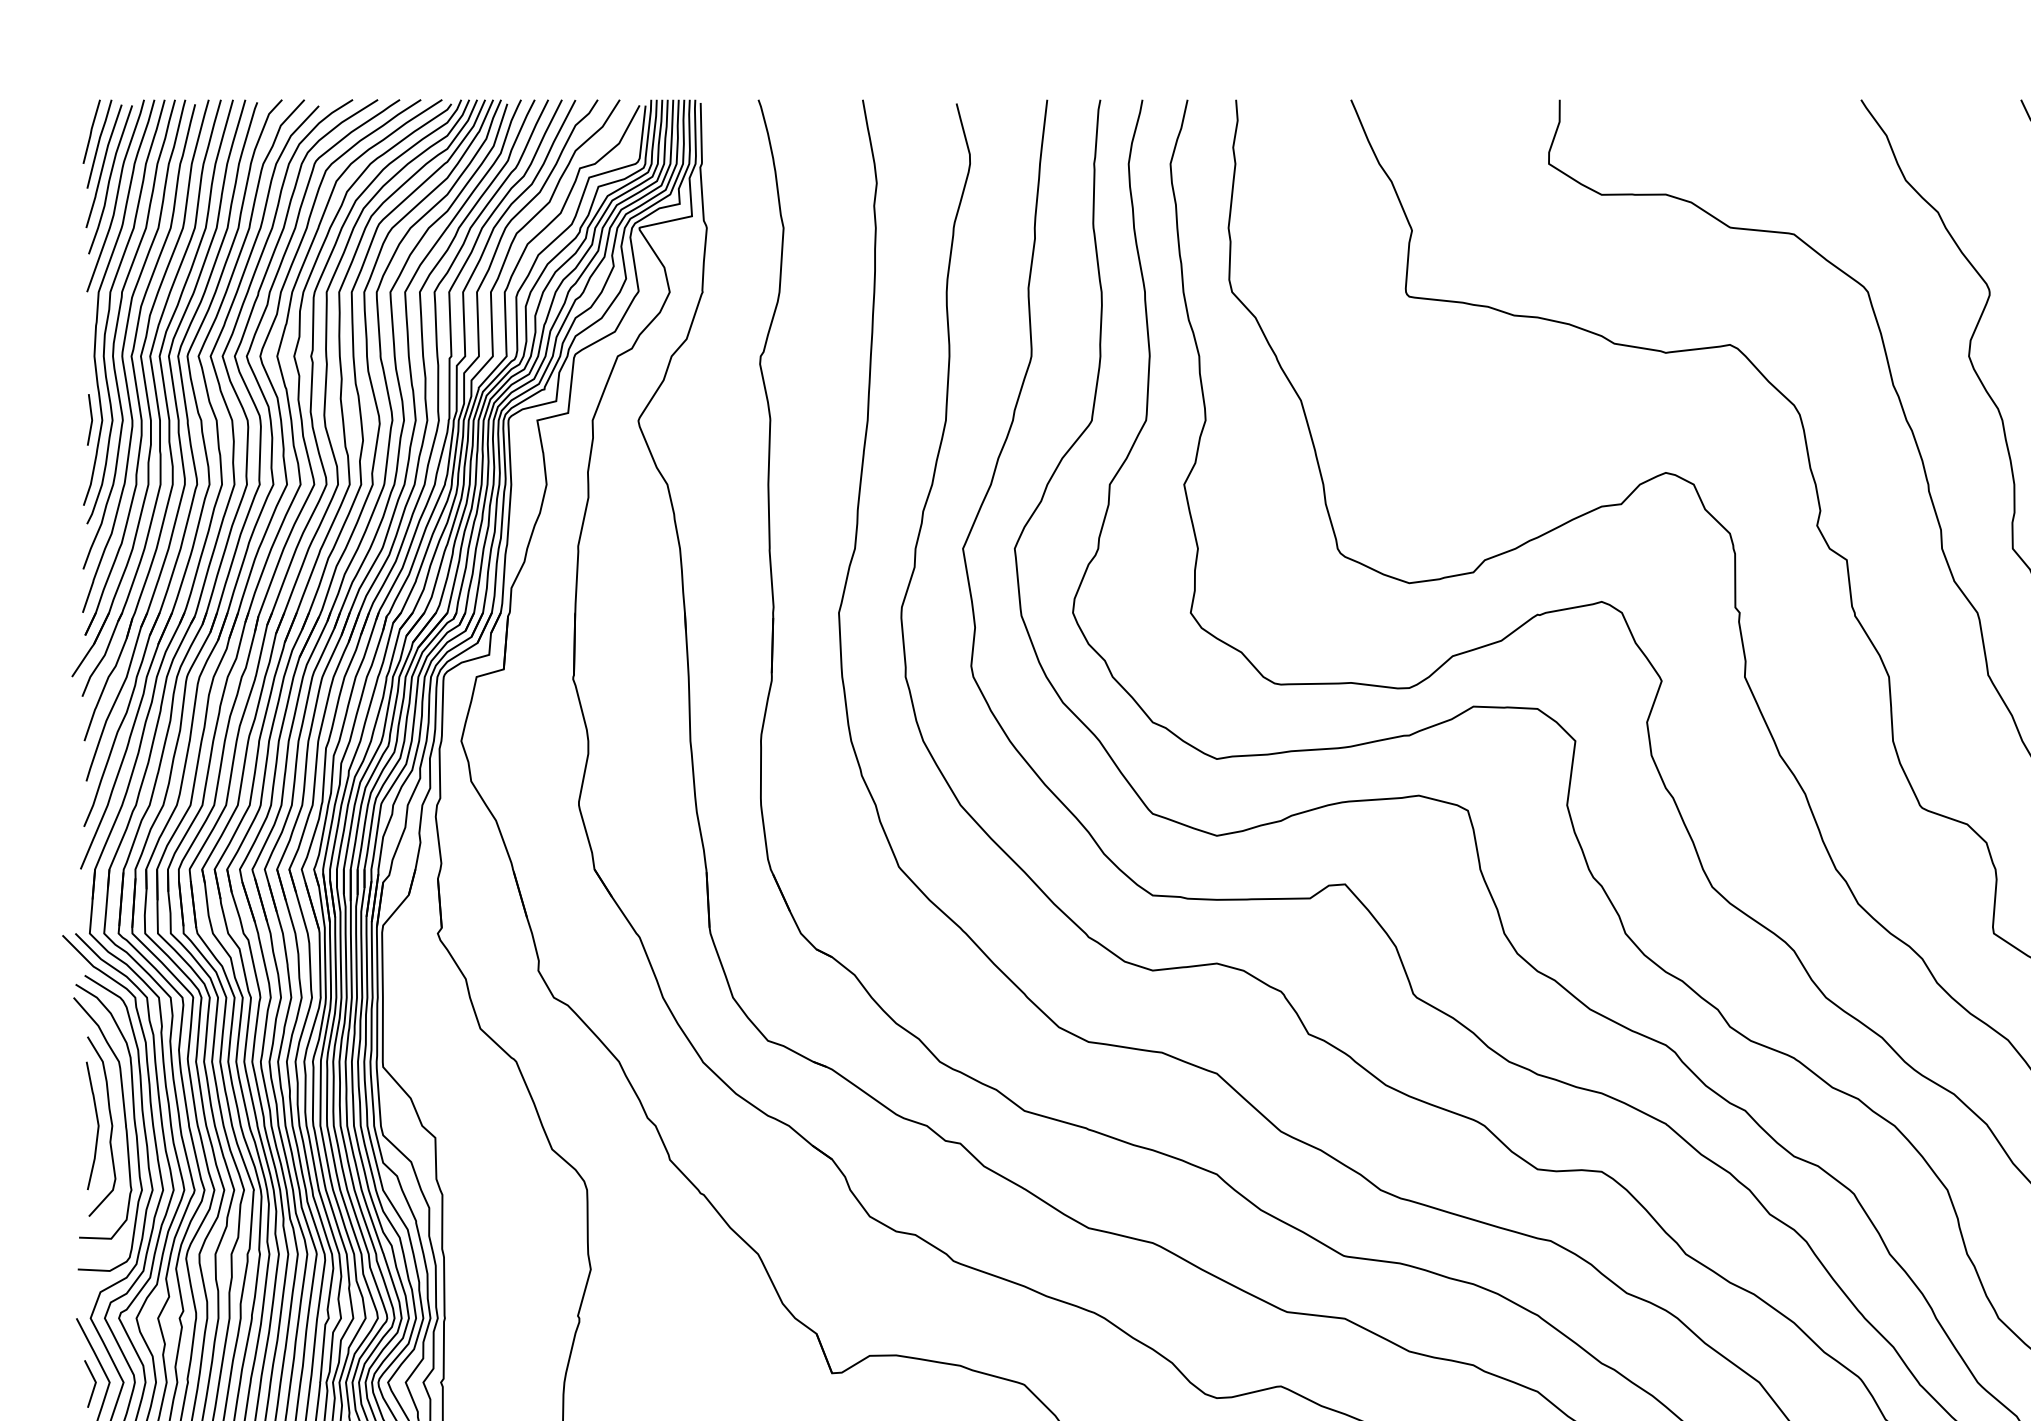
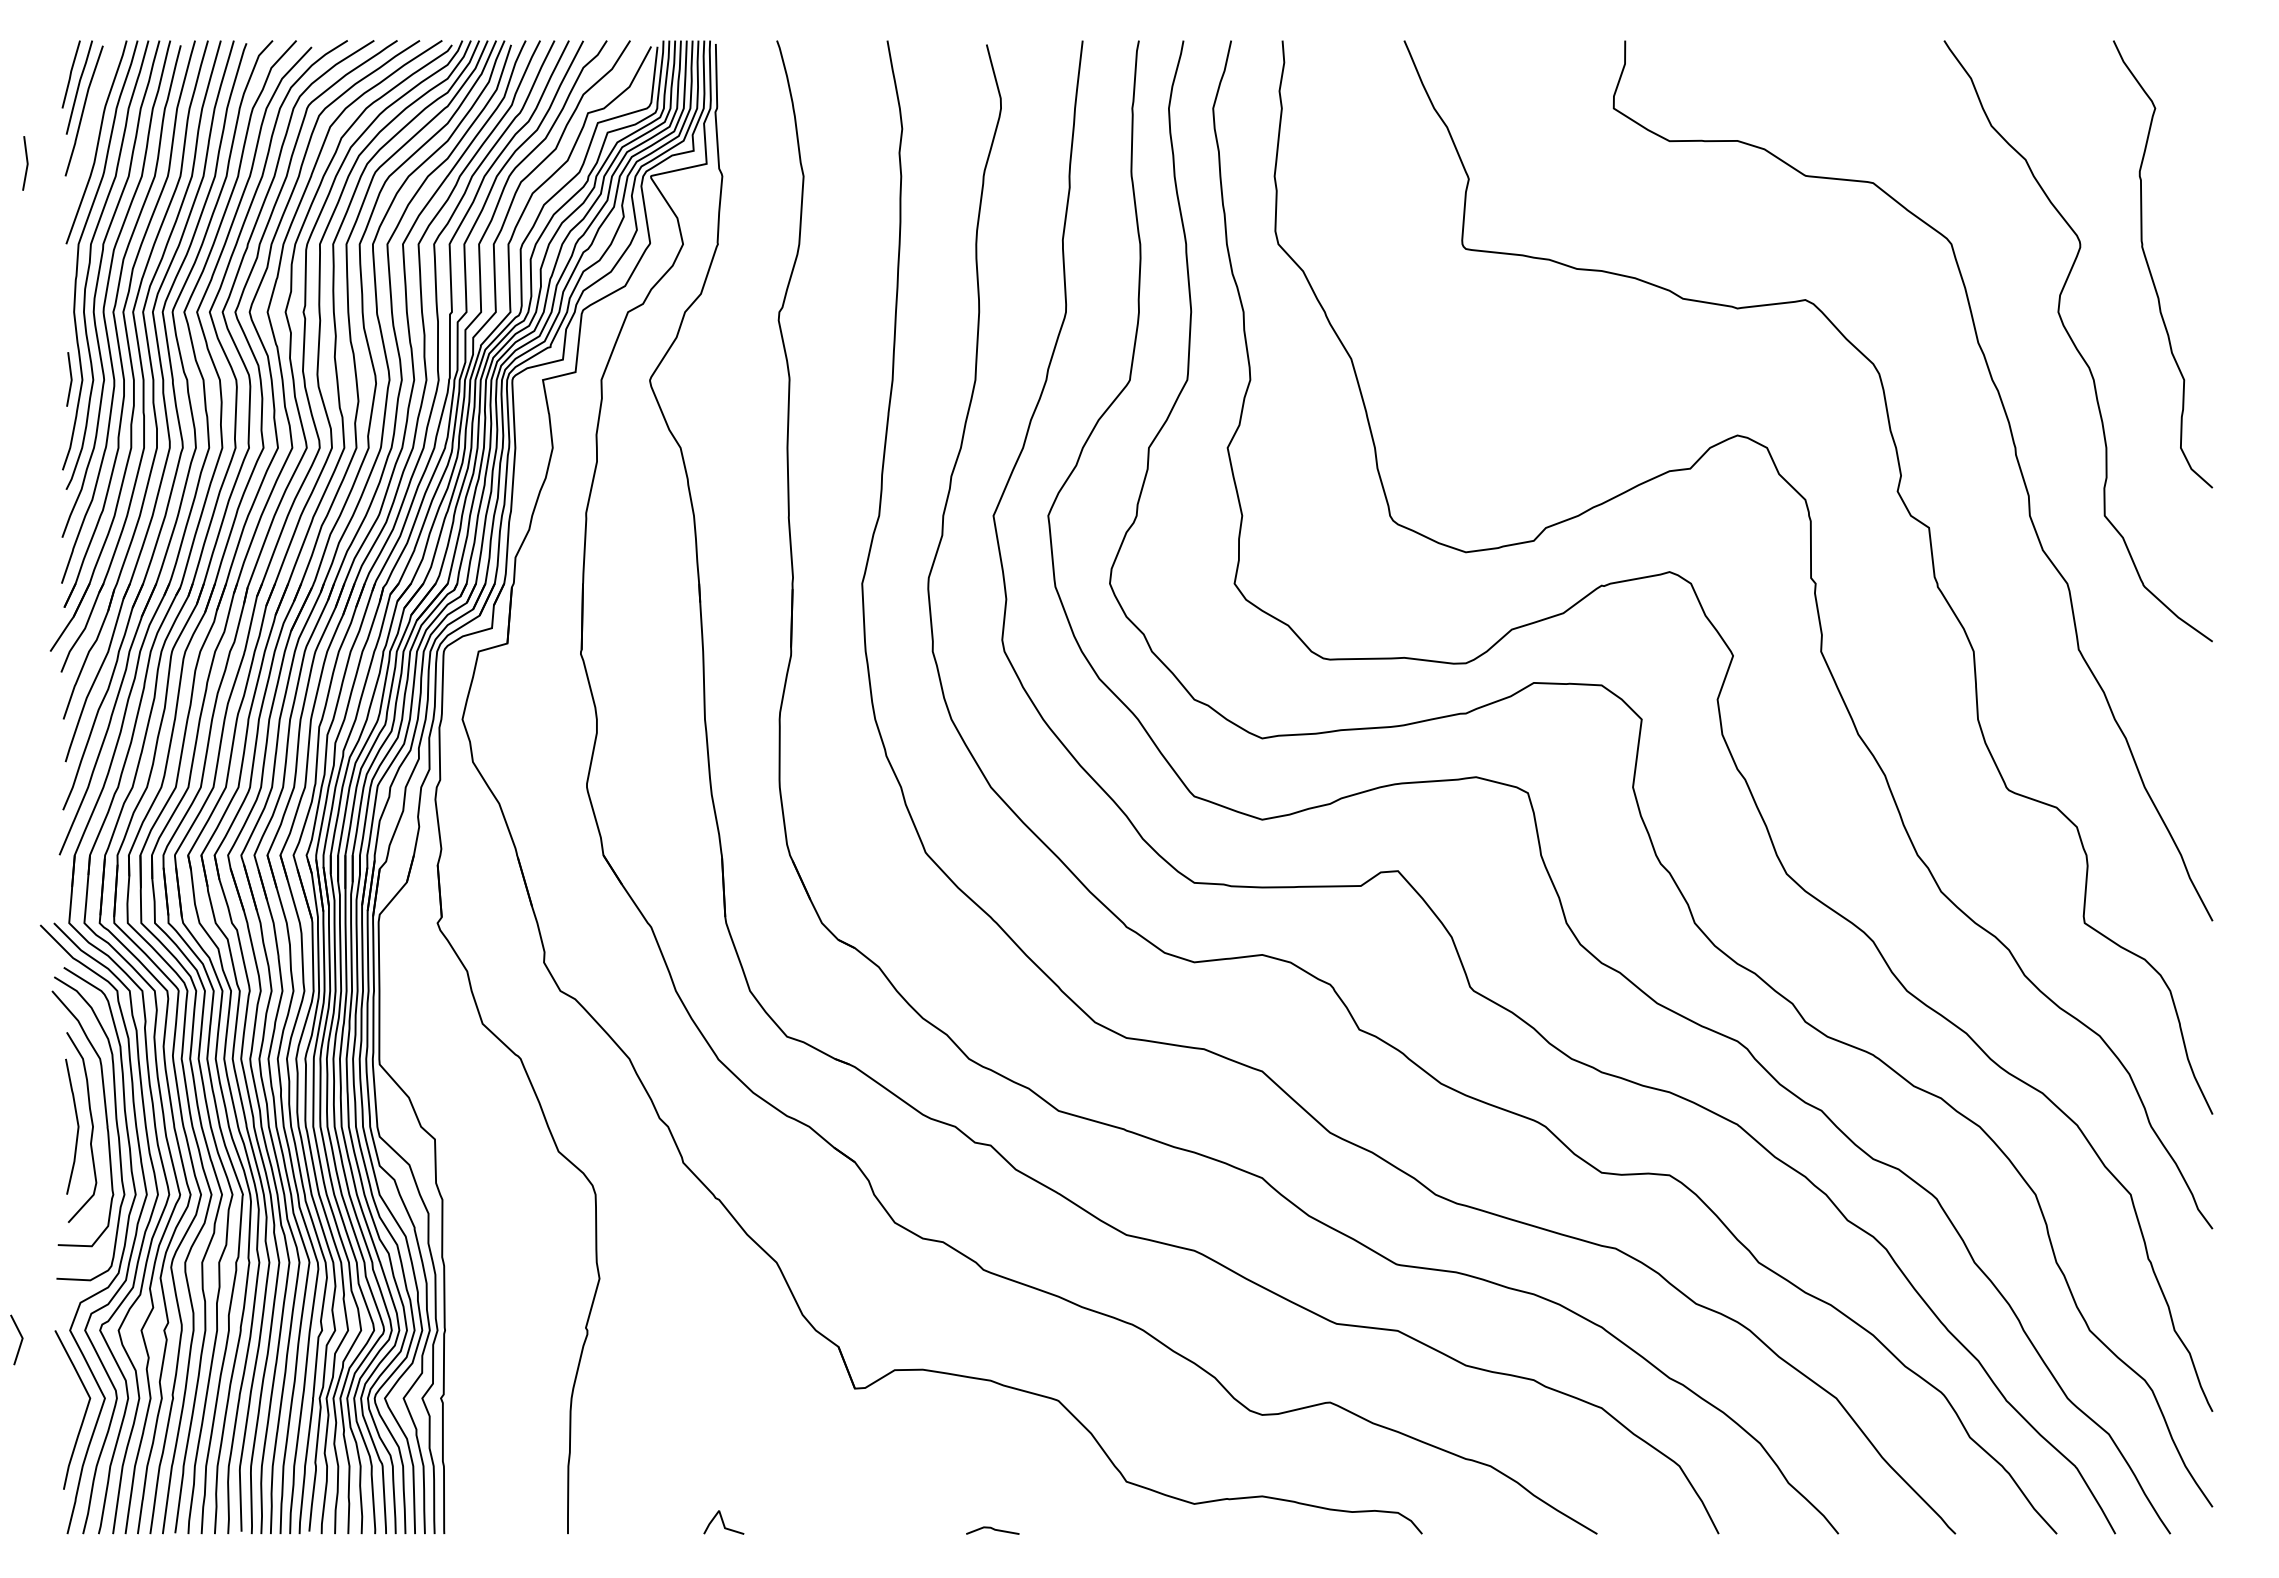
curve: (109, 180) -> (90, 125), removed
line: (49, 215) -> (26, 163), added
line: (93, 1385) -> (20, 1341), moved

